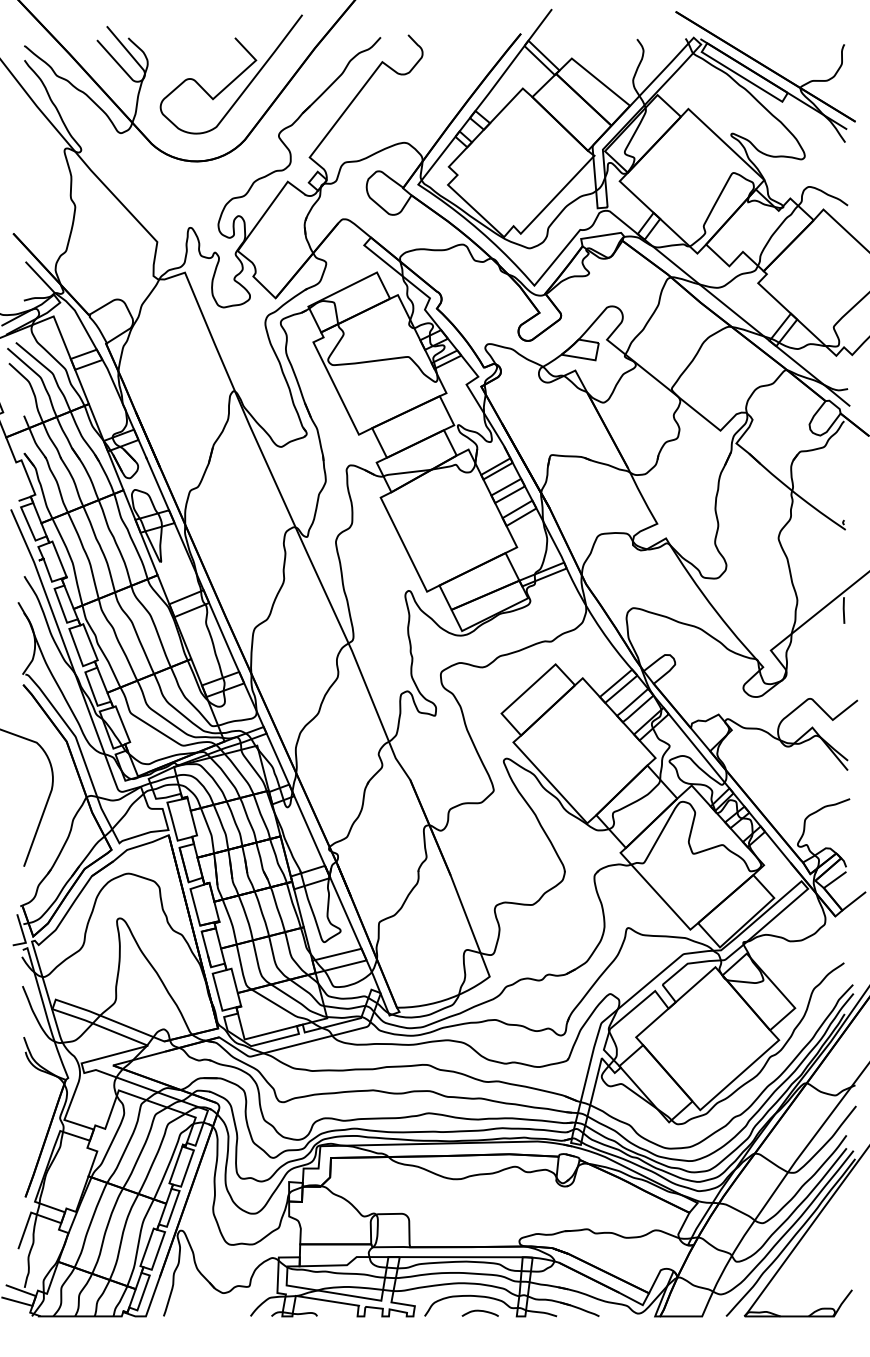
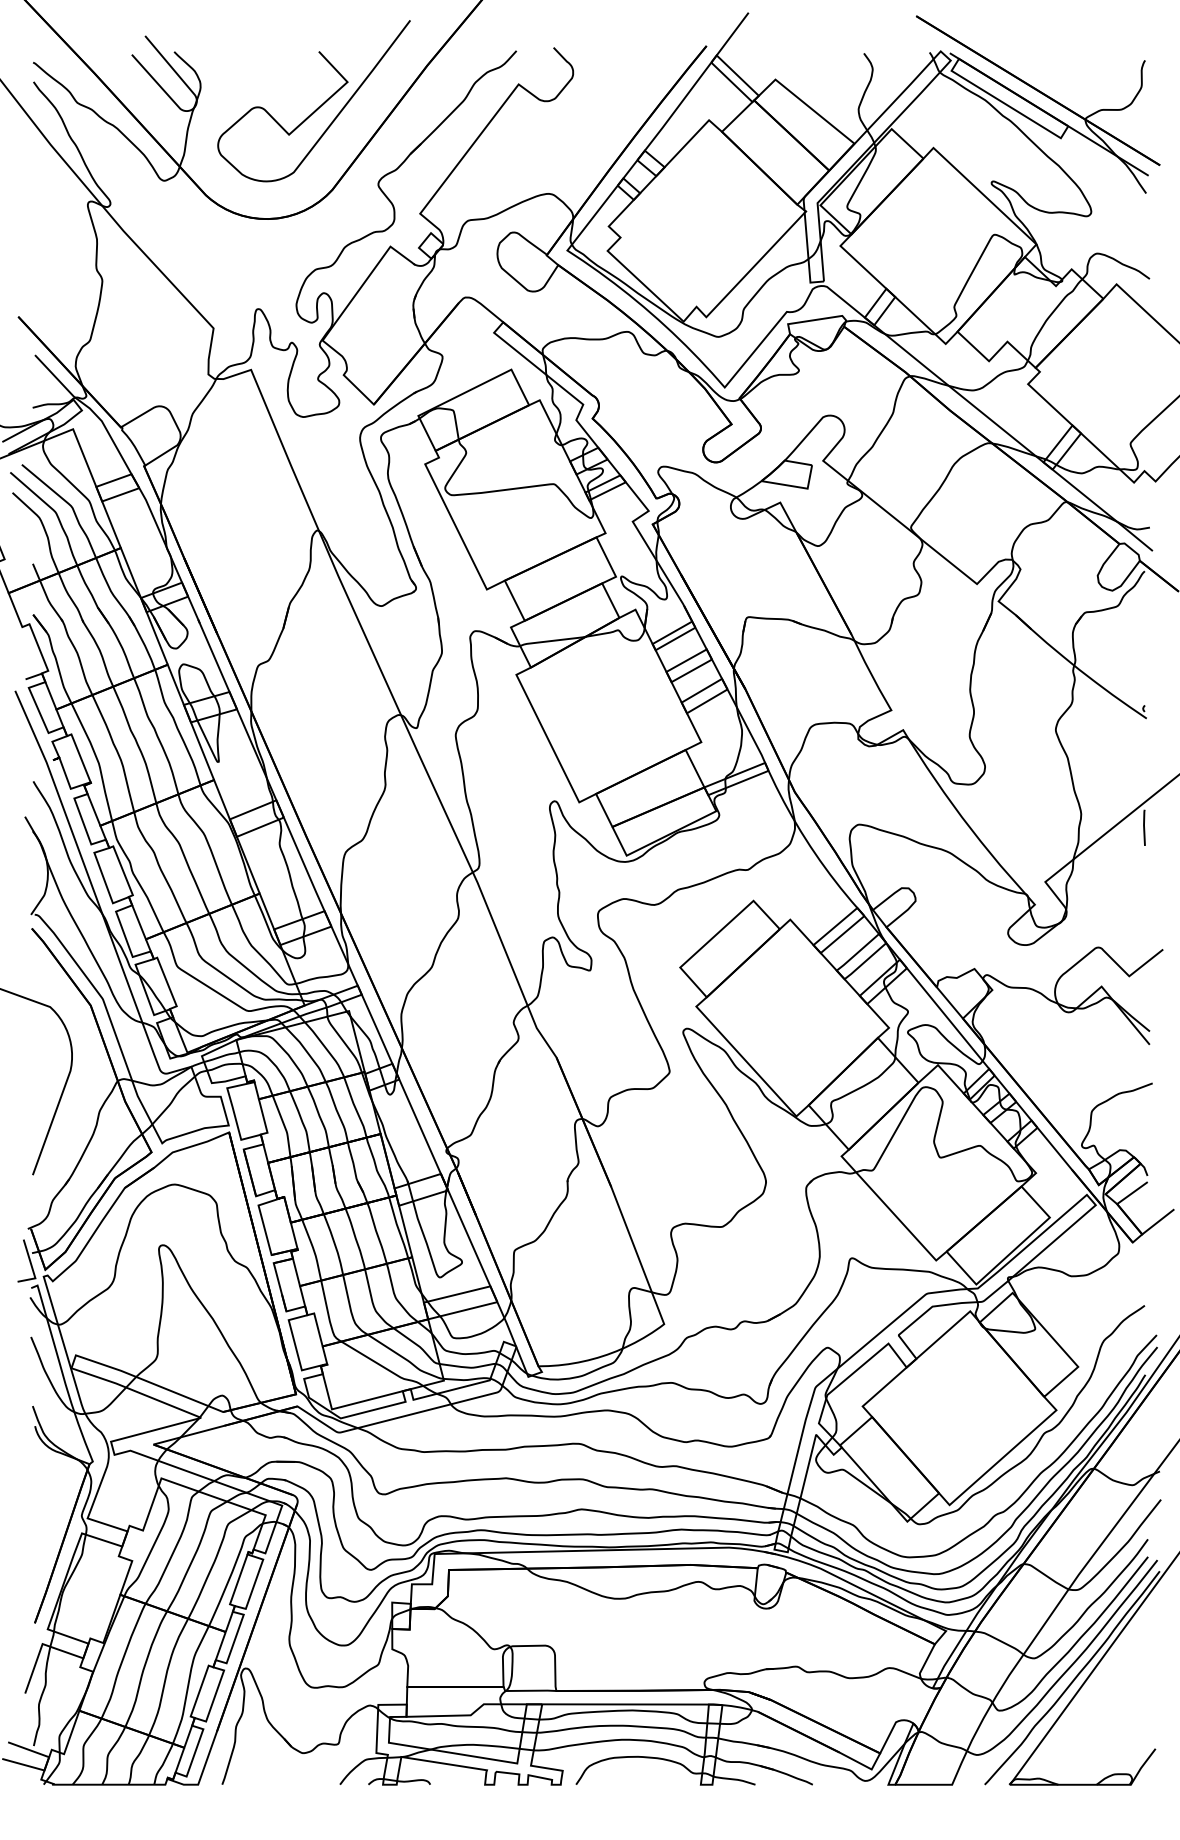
curve: (480, 1311) -> (651, 1778), removed

